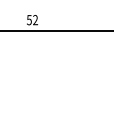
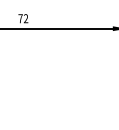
text: (29, 19) -> (20, 18), 52 -> 72

